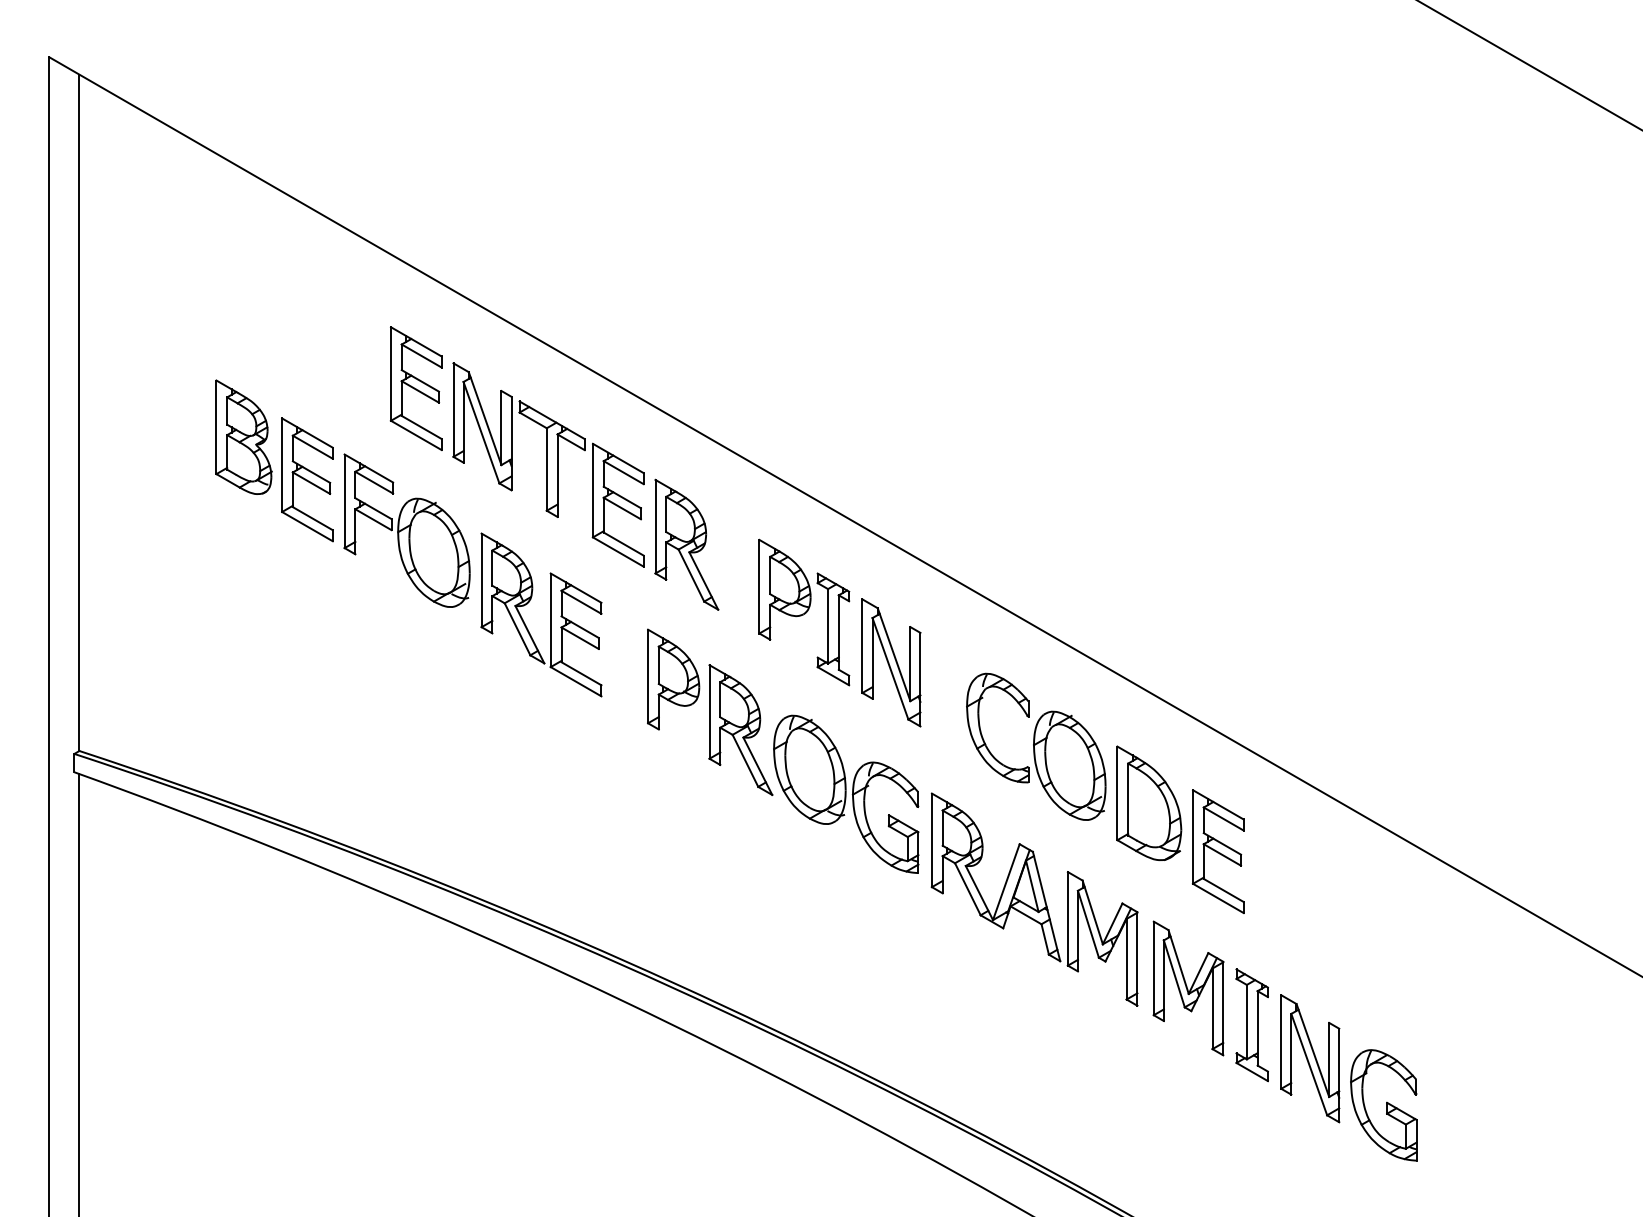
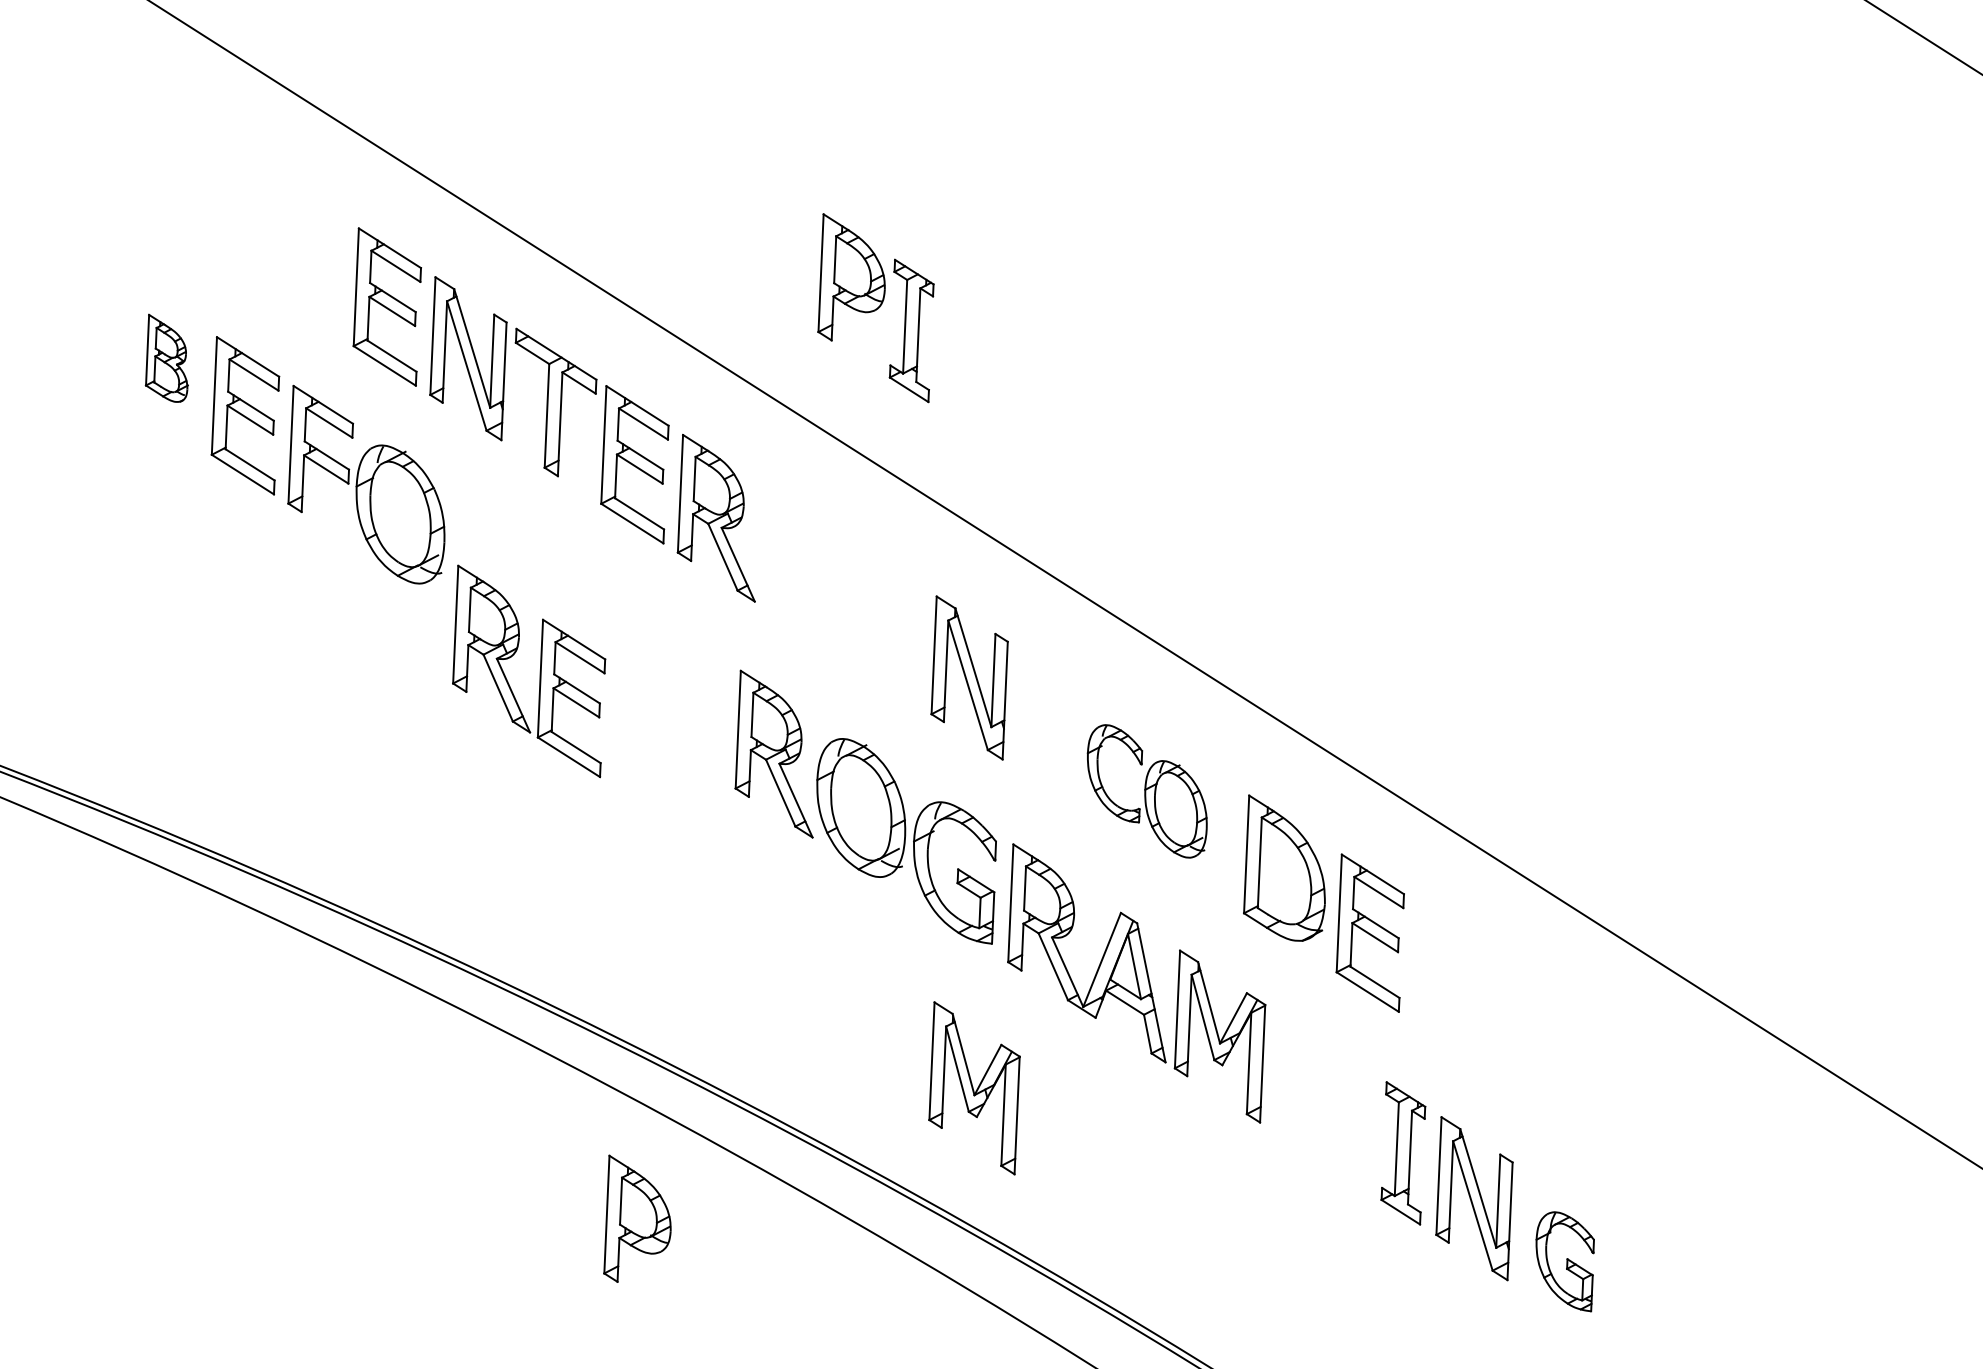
part: (243, 436) -> (167, 357), size x0.6
part: (804, 612) -> (876, 308), moved
part: (550, 614) -> (540, 671), moved
part: (673, 679) -> (638, 1219), moved
part: (1036, 746) -> (1147, 791), size x0.7
part: (1188, 988) -> (974, 1088), moved
part: (1383, 1105) -> (1564, 1261), size x0.7

